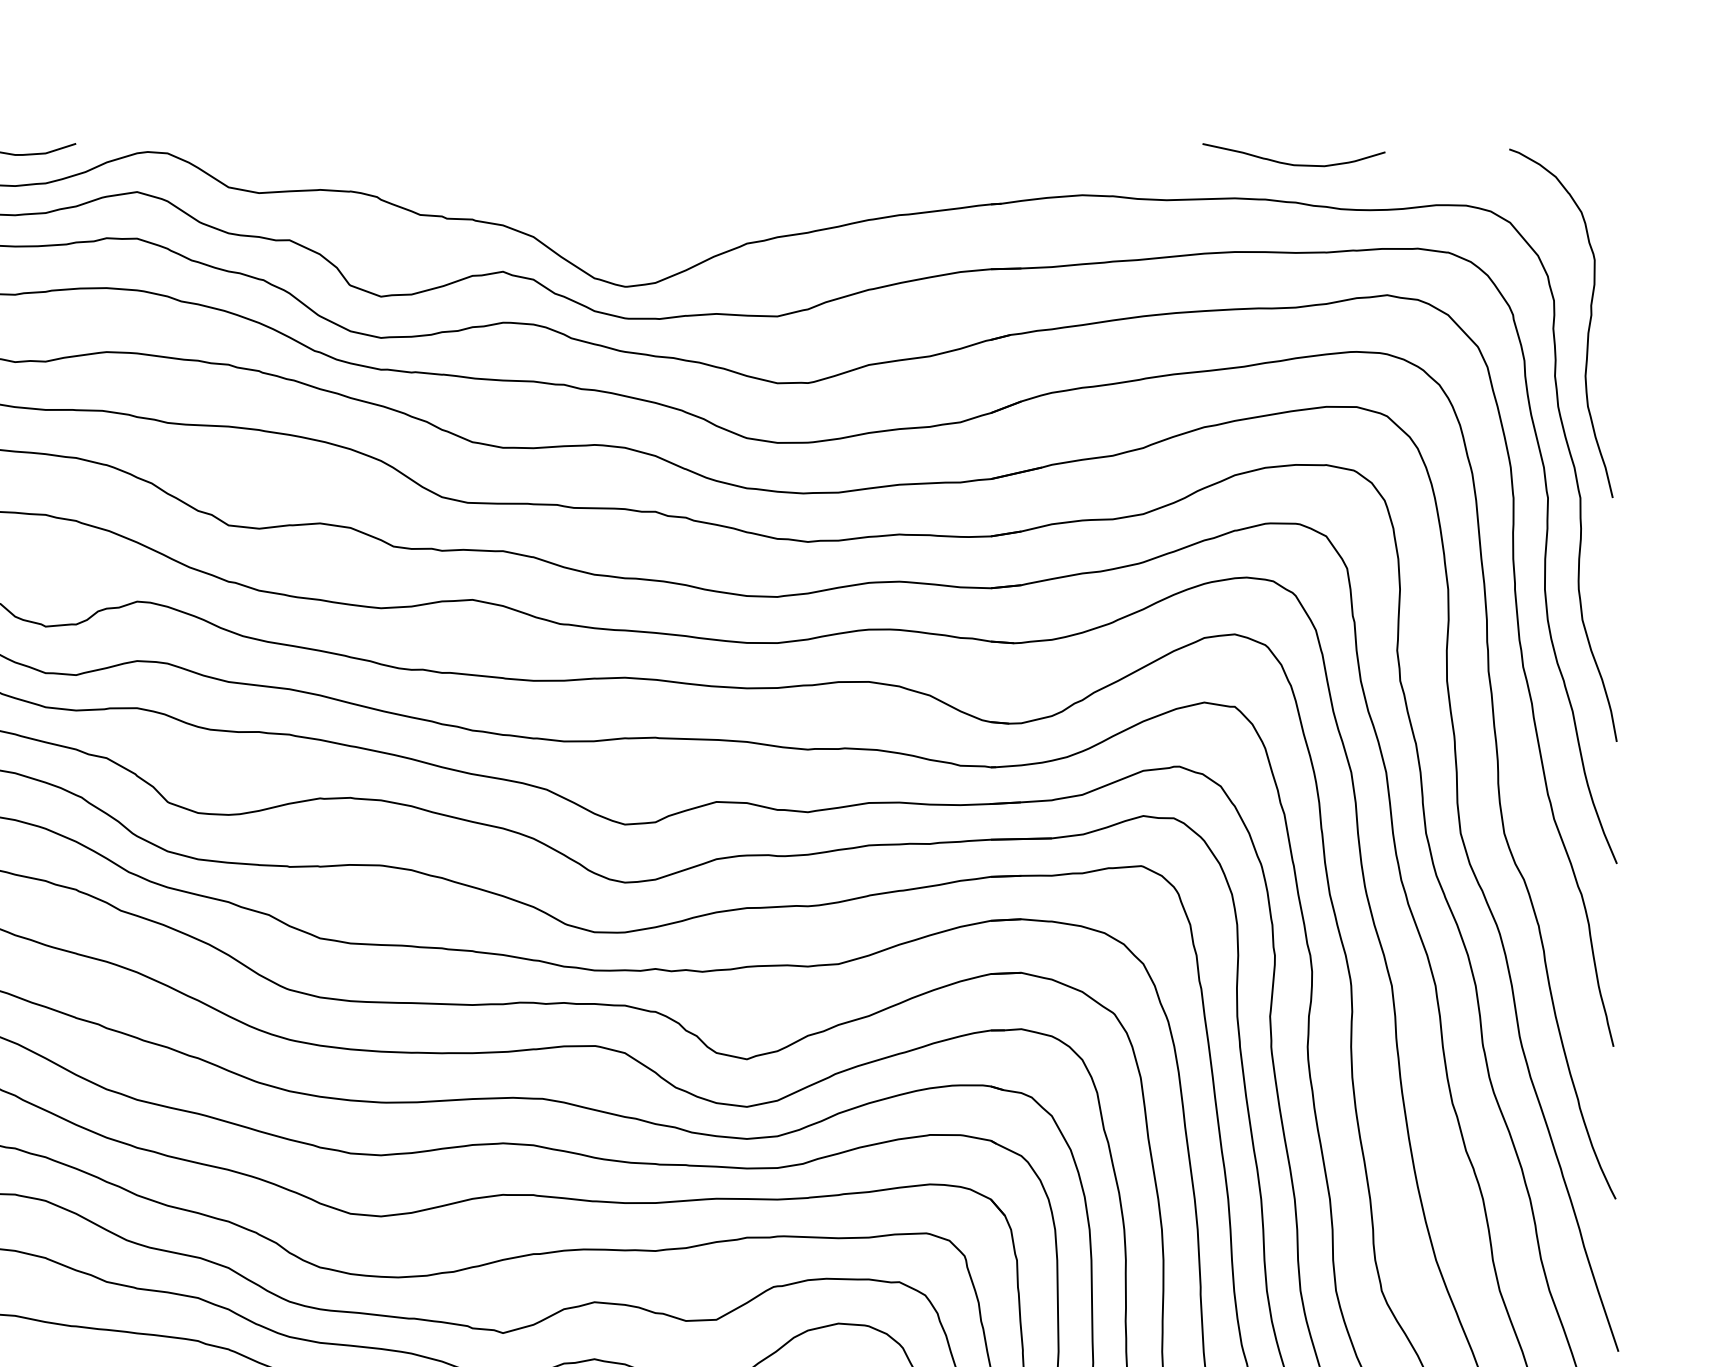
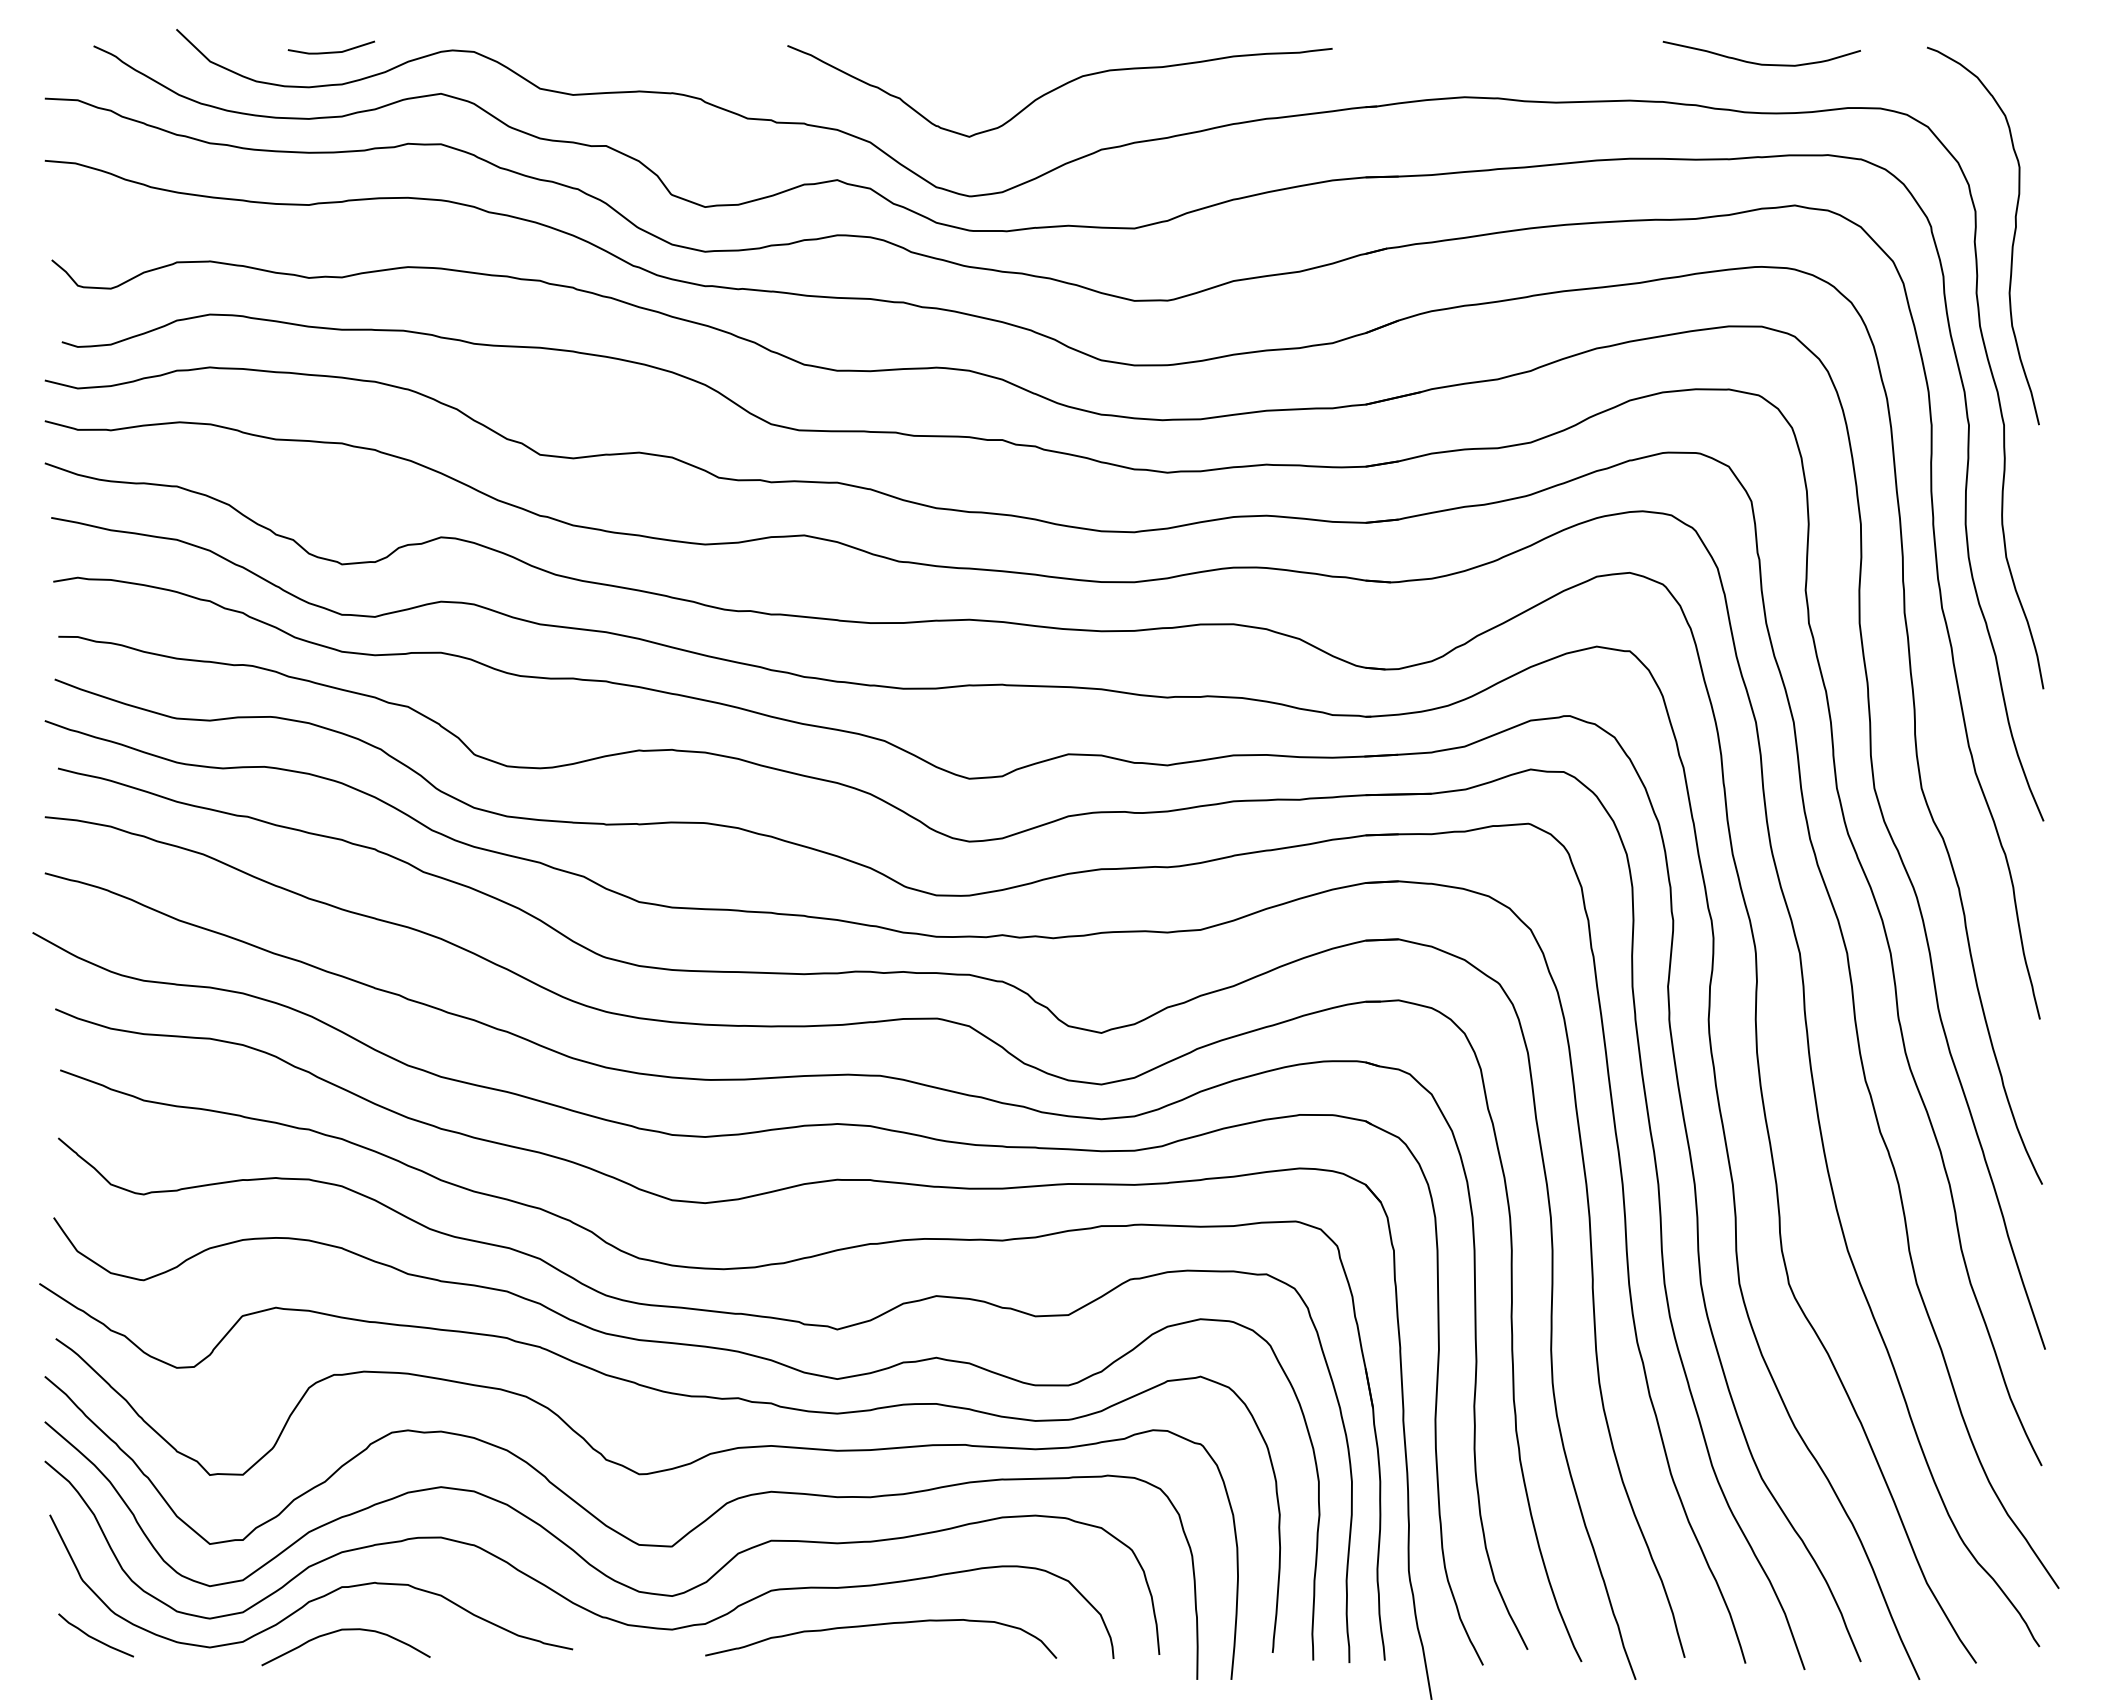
curve: (1293, 164) -> (1761, 63), moved
curve: (706, 188) -> (1057, 89), added

